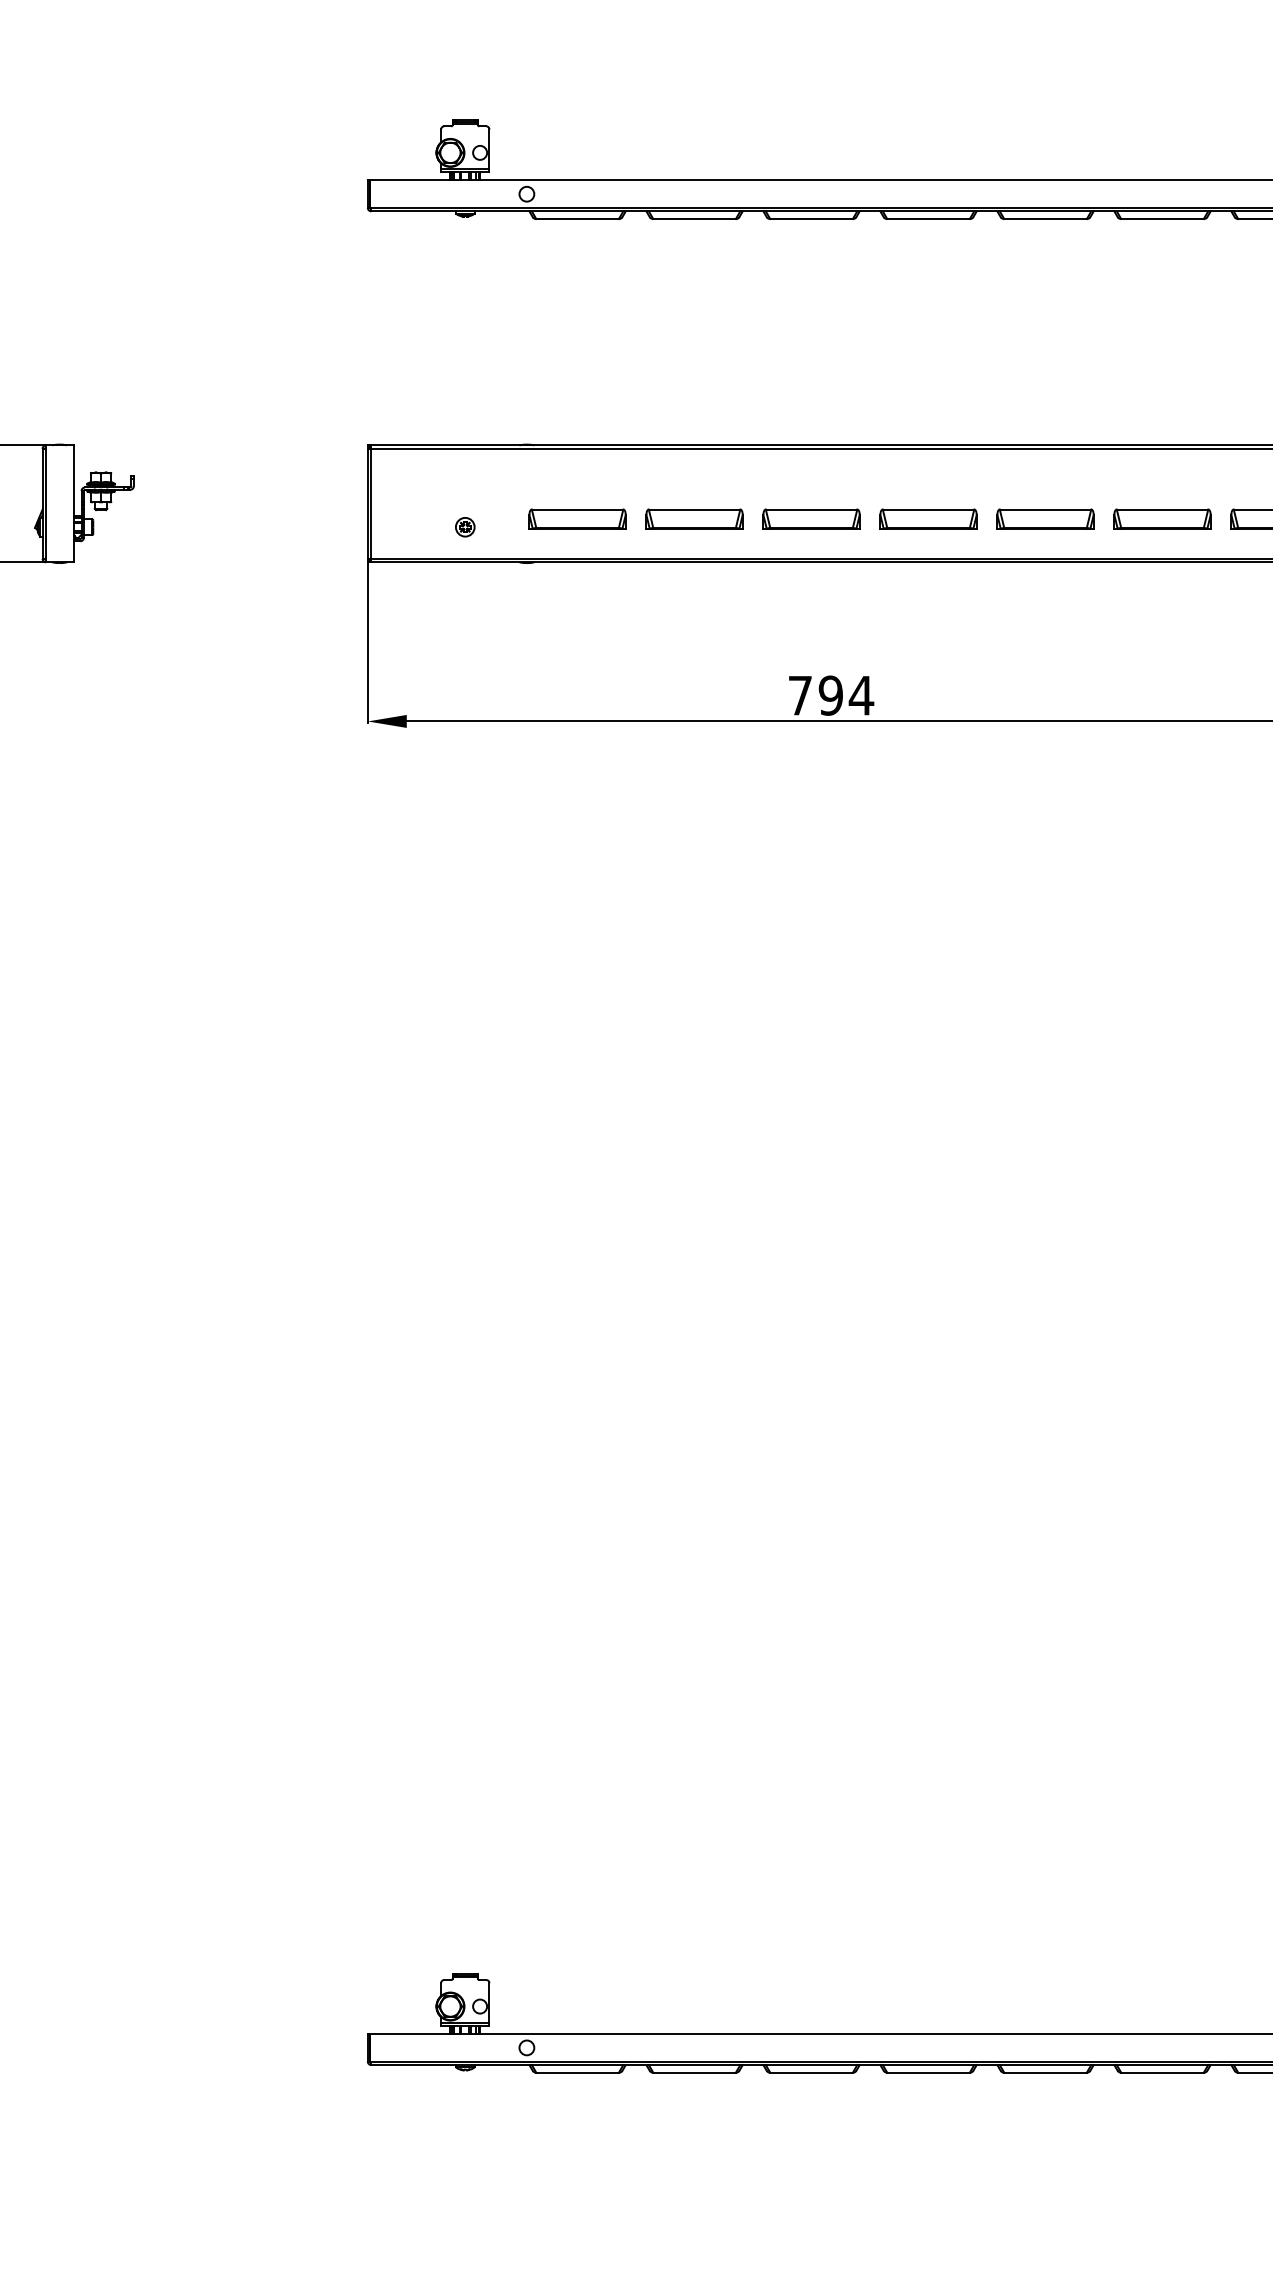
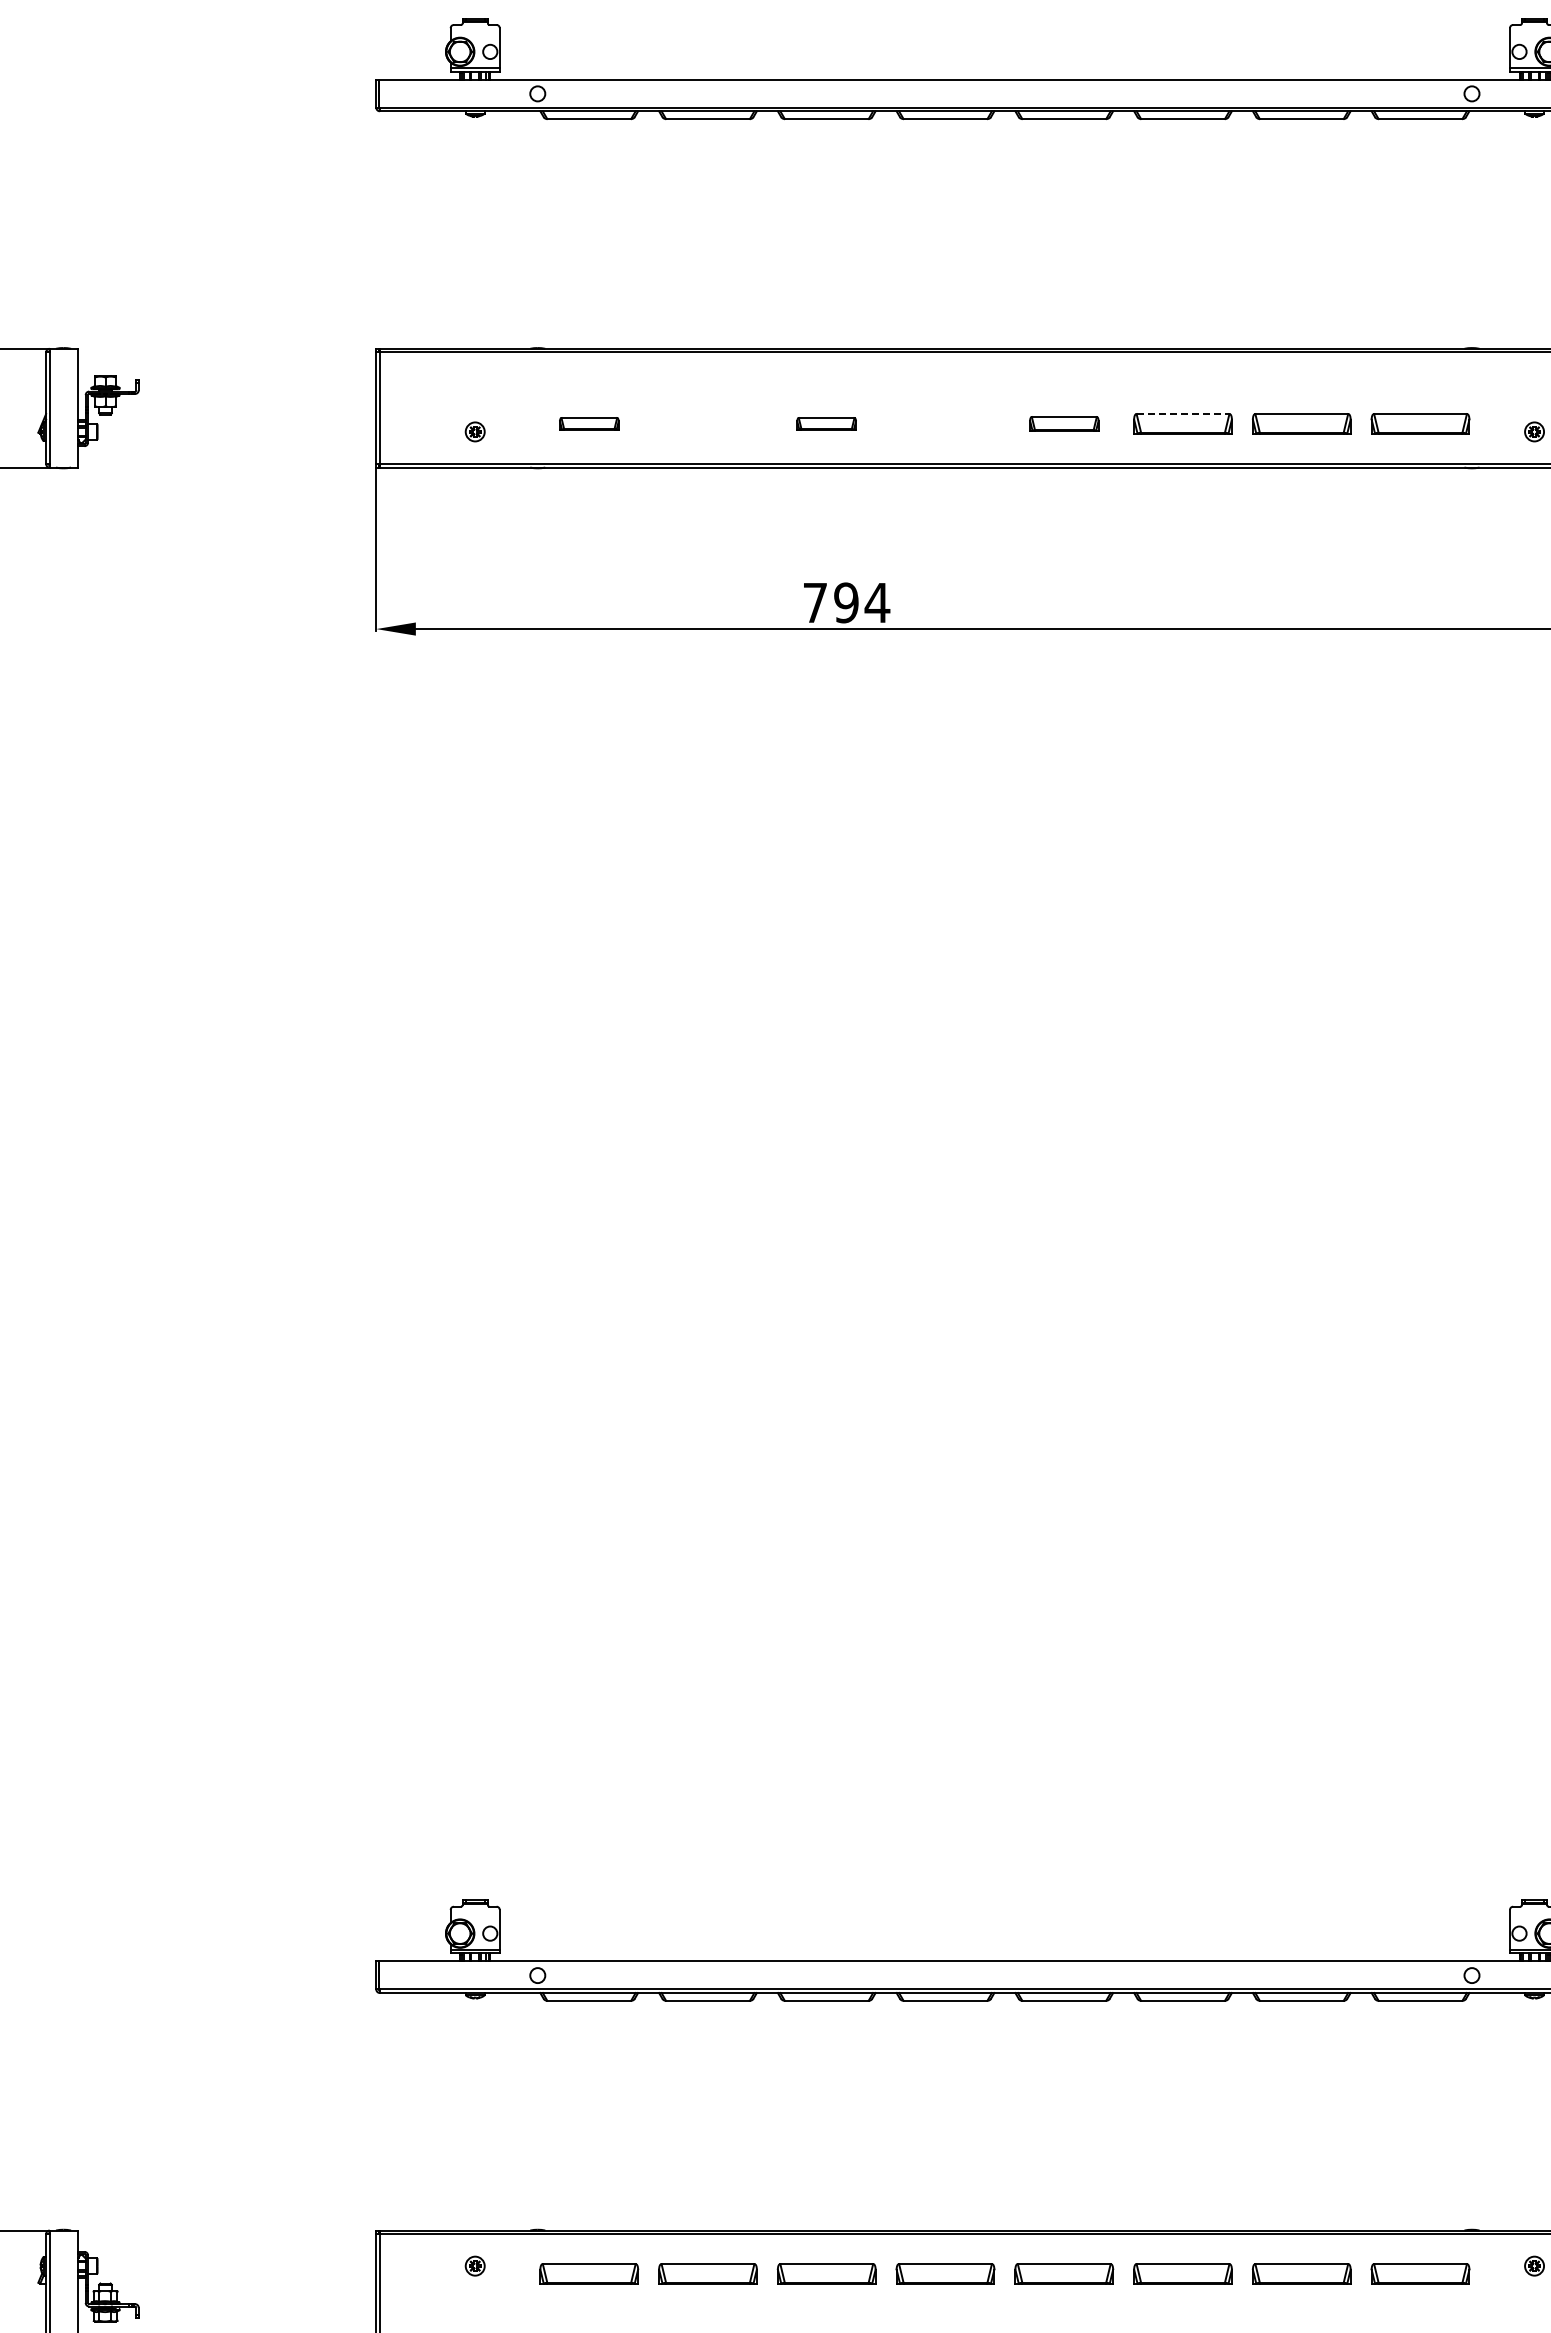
line: (1162, 510) -> (1183, 414), solid -> dashed
part: (577, 518) -> (589, 423), size x0.6
part: (694, 518) -> (707, 423), removed
part: (811, 518) -> (826, 423), size x0.6
part: (928, 518) -> (945, 423), removed
part: (1045, 518) -> (1064, 423), size x0.7

